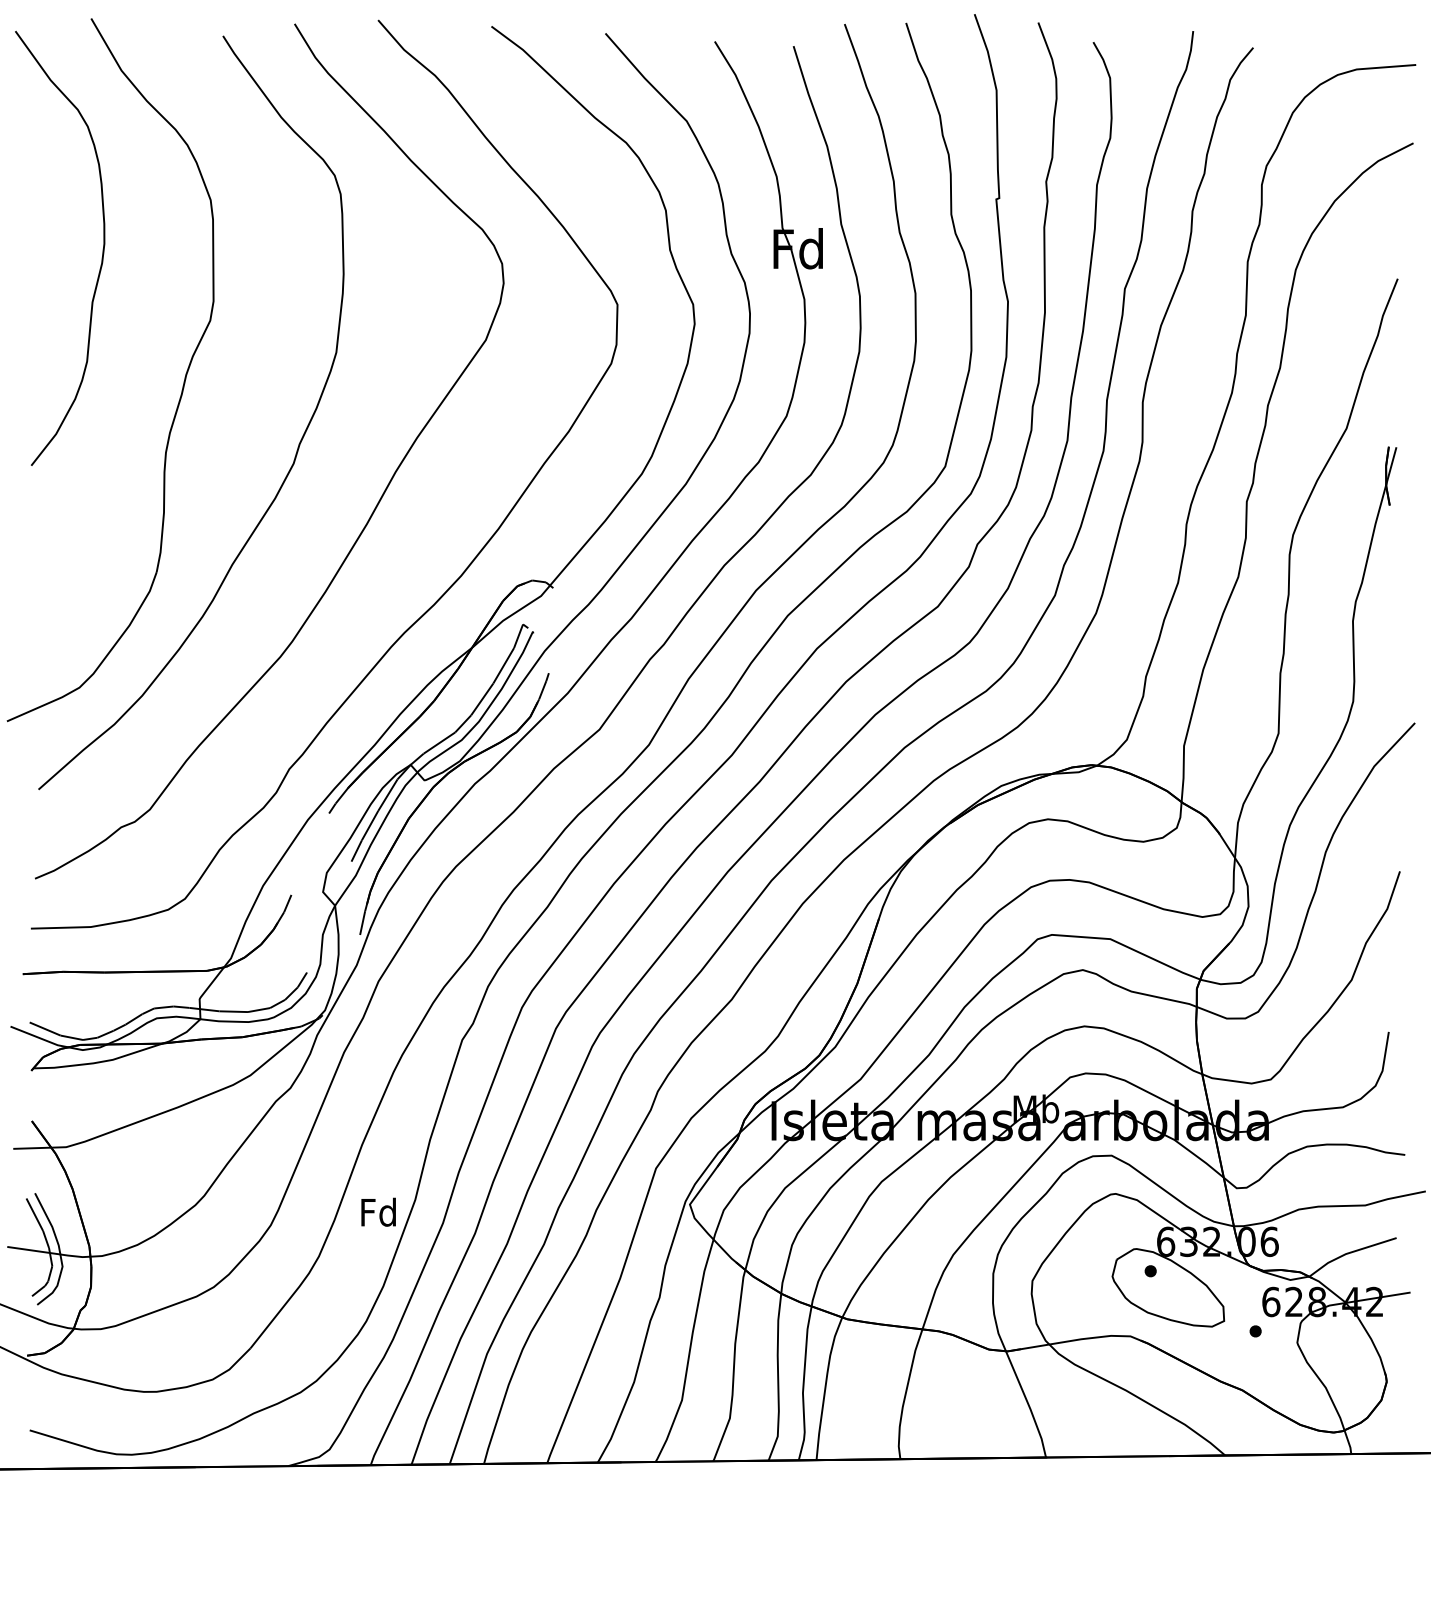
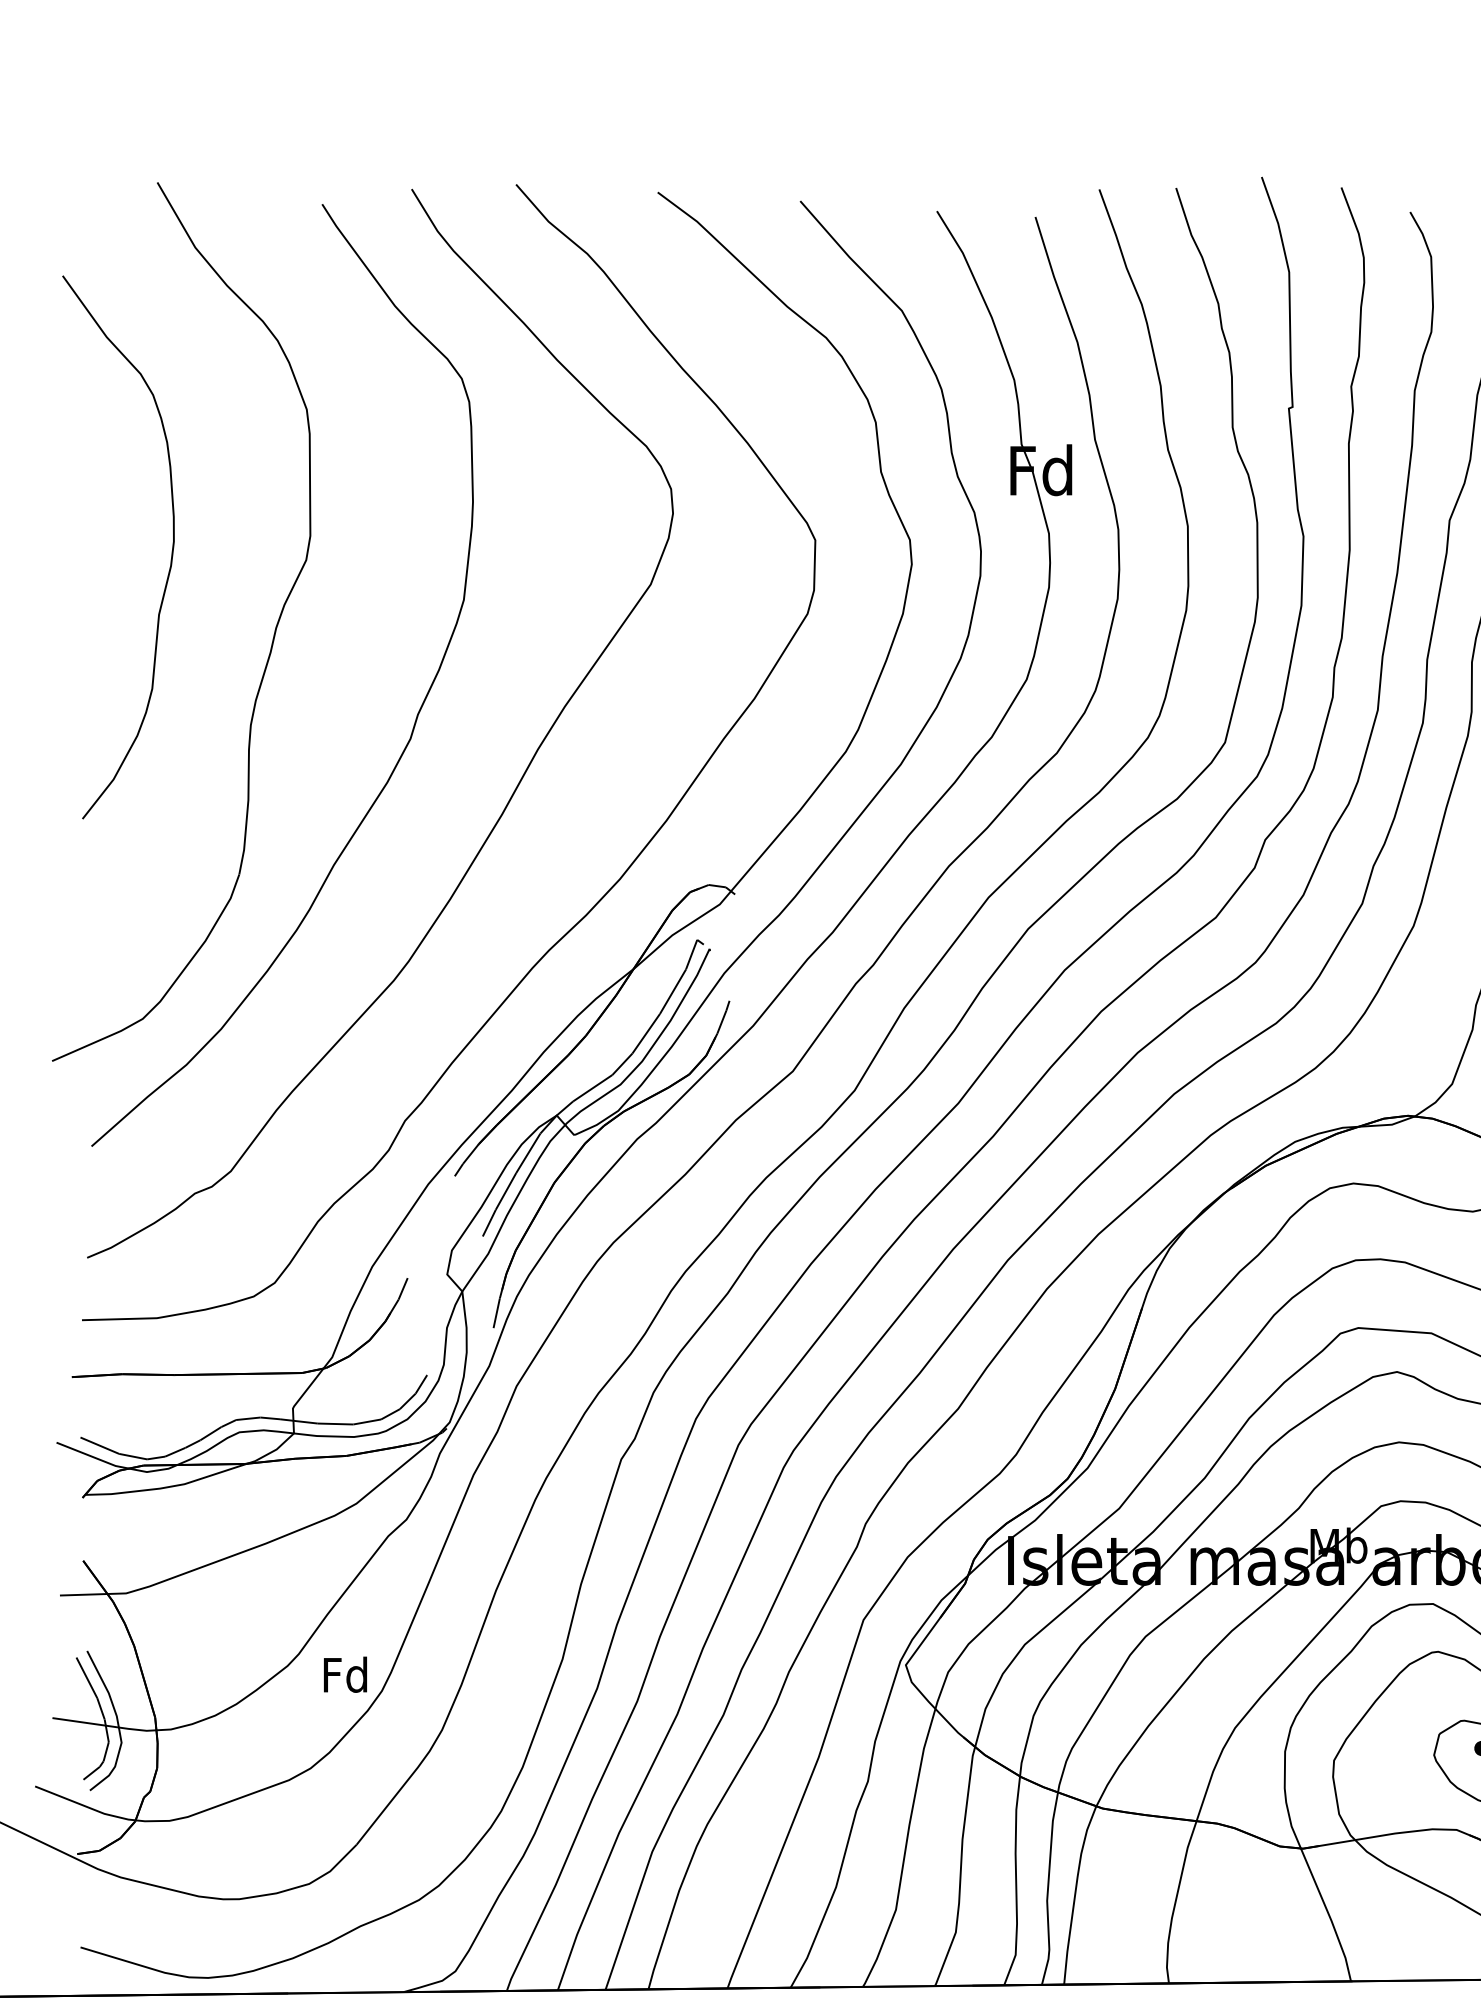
curve: (101, 257) -> (170, 558), moved
text: (378, 1211) -> (345, 1673), moved

